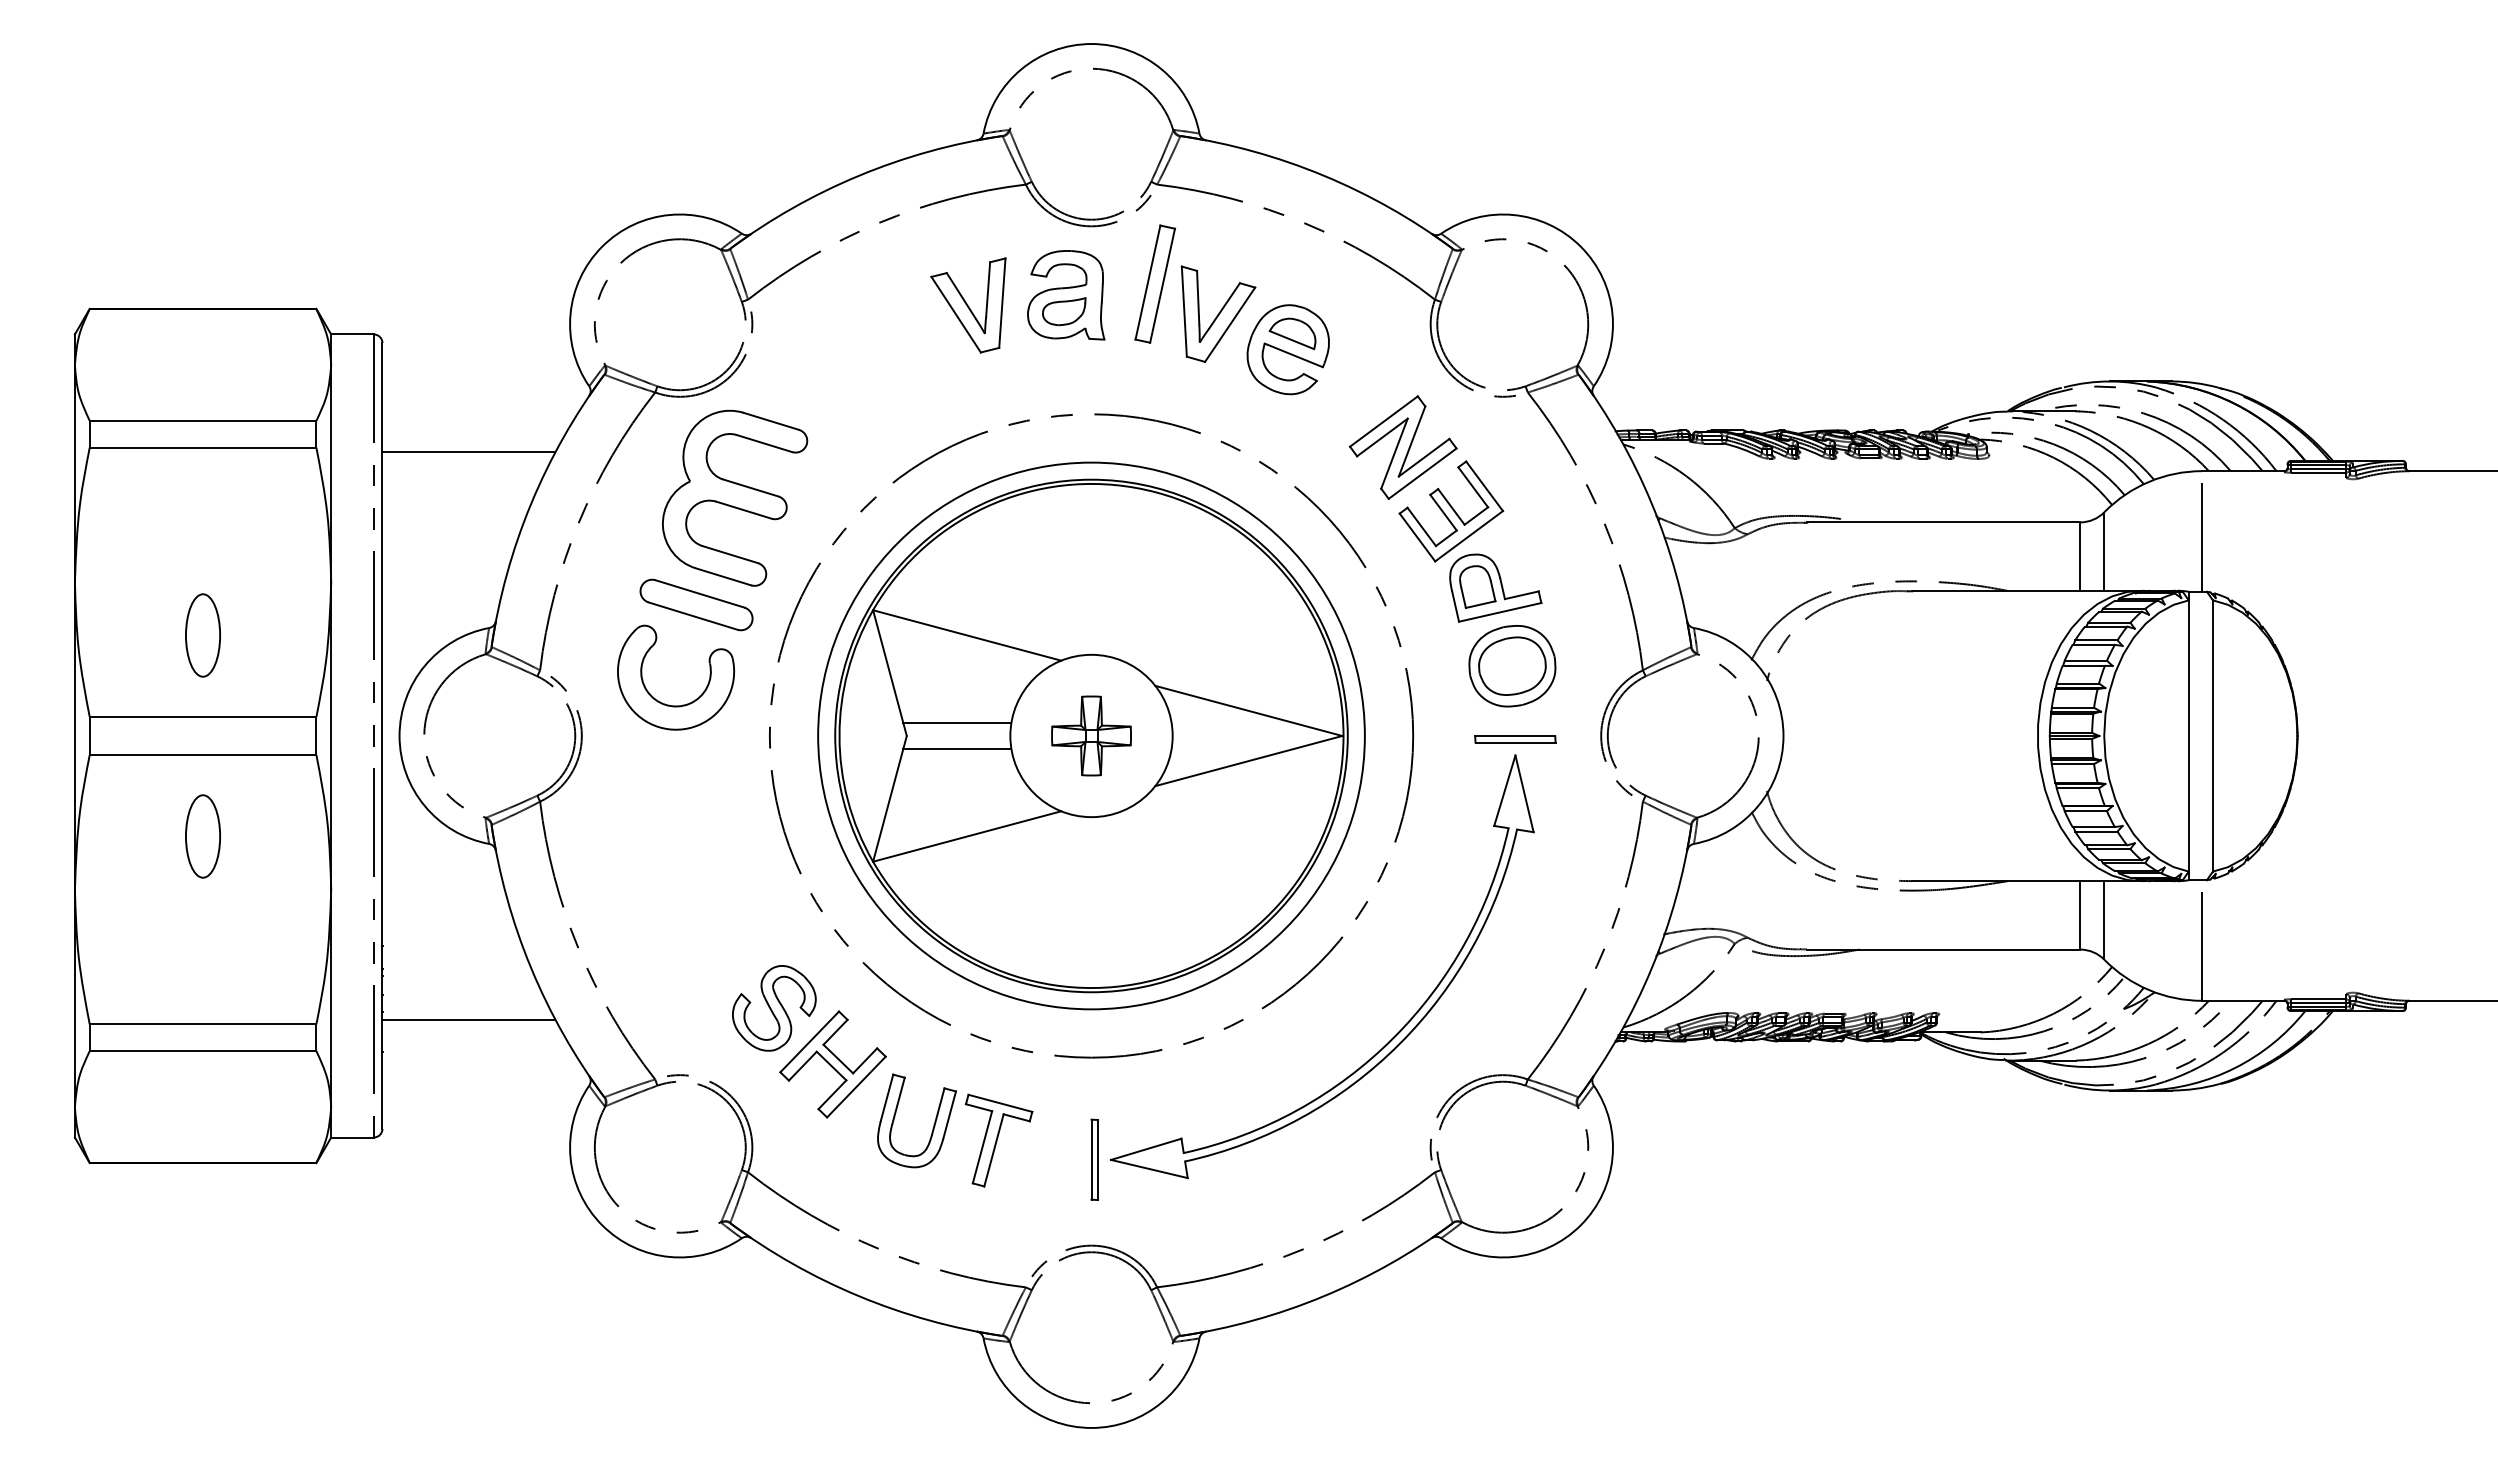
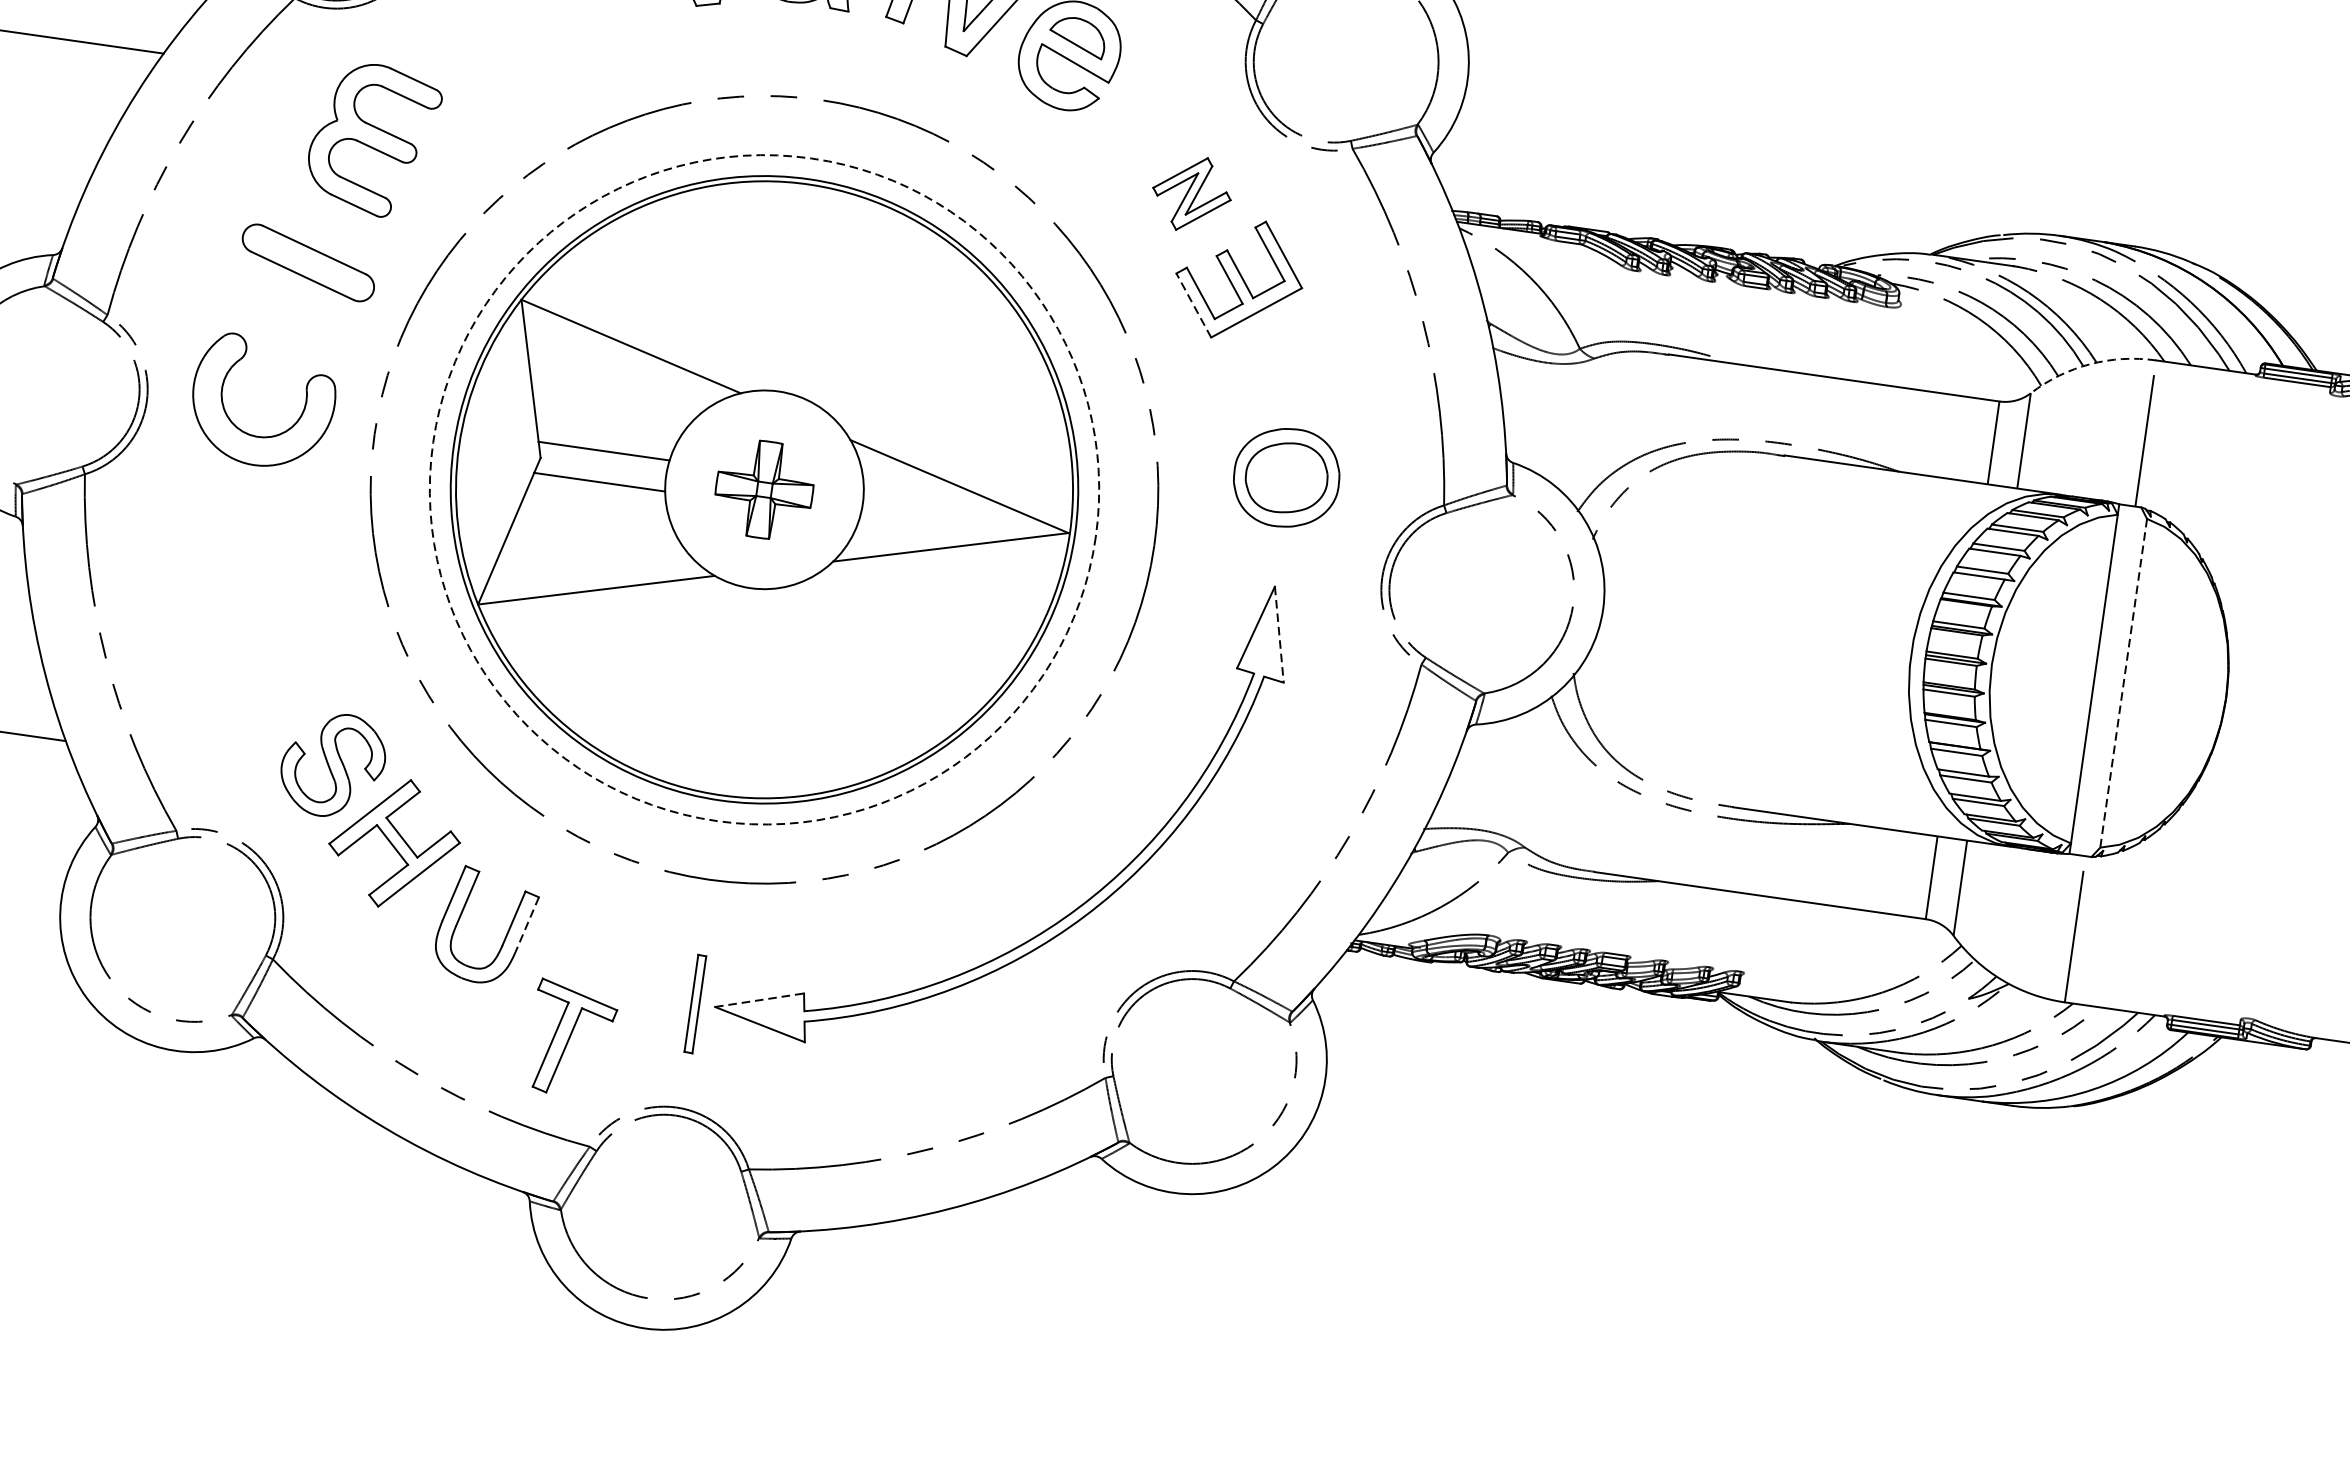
part: (1402, 447) -> (1191, 193), size x0.6
arc: (2149, 481) -> (2090, 363), solid -> dashed
part: (735, 497) -> (374, 139), size x0.7
line: (1417, 537) -> (1193, 305), solid -> dashed
part: (1495, 587) -> (1279, 379), removed
part: (682, 704) -> (266, 435), moved
circle: (1091, 735) -> (764, 489), solid -> dashed
line: (2212, 735) -> (2123, 682), solid -> dashed
part: (1515, 739) -> (1277, 567), removed
line: (1524, 794) -> (1279, 635), solid -> dashed
line: (949, 1115) -> (526, 925), solid -> dashed
part: (999, 1140) -> (572, 1039), moved
line: (1146, 1149) -> (759, 1000), solid -> dashed

